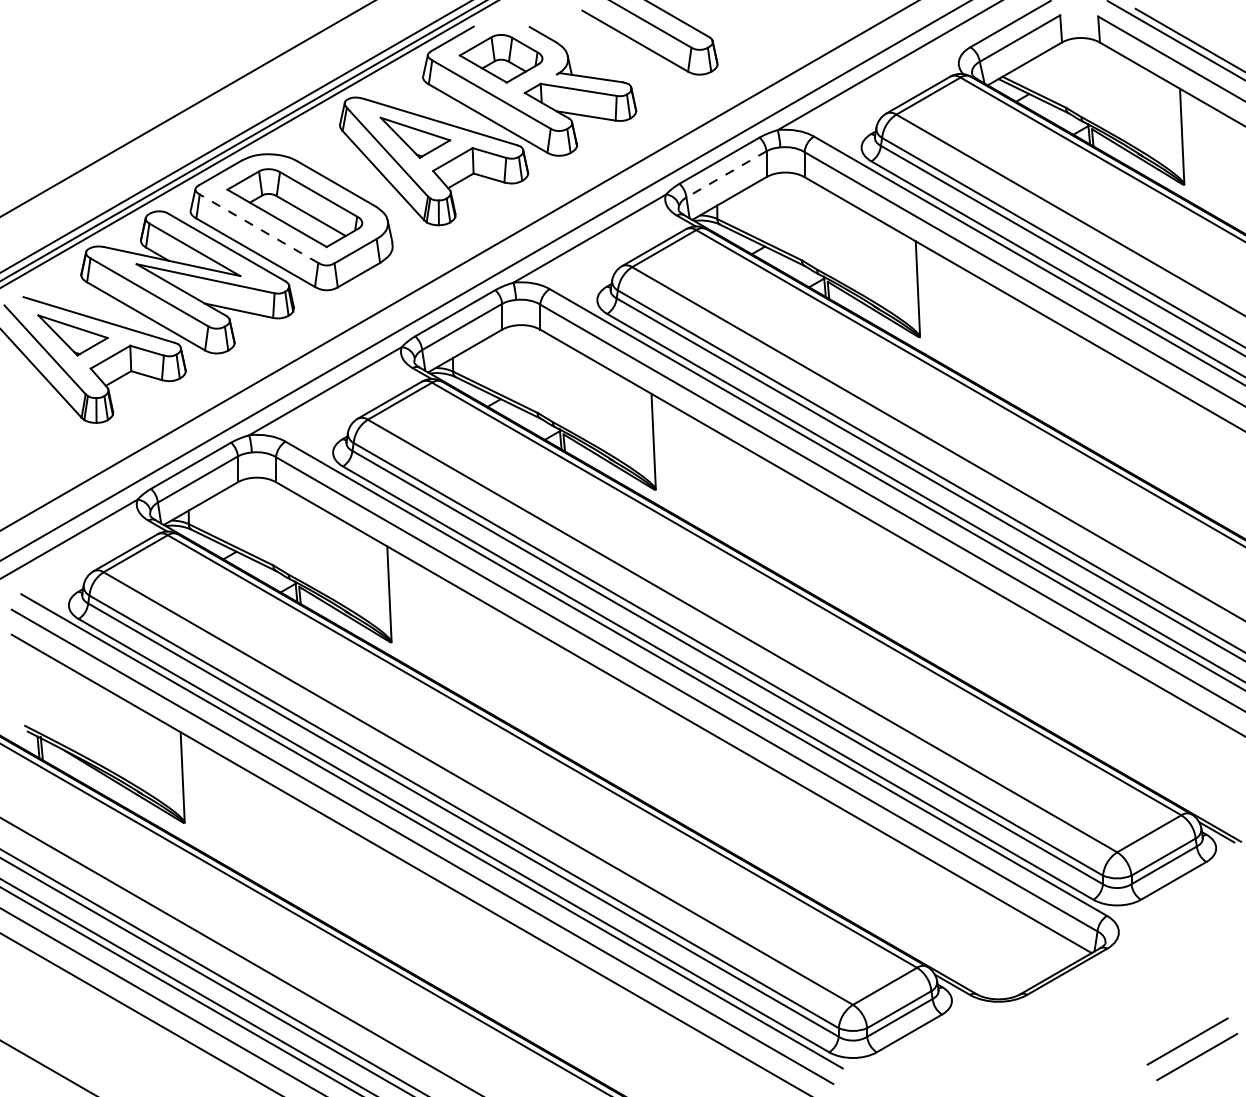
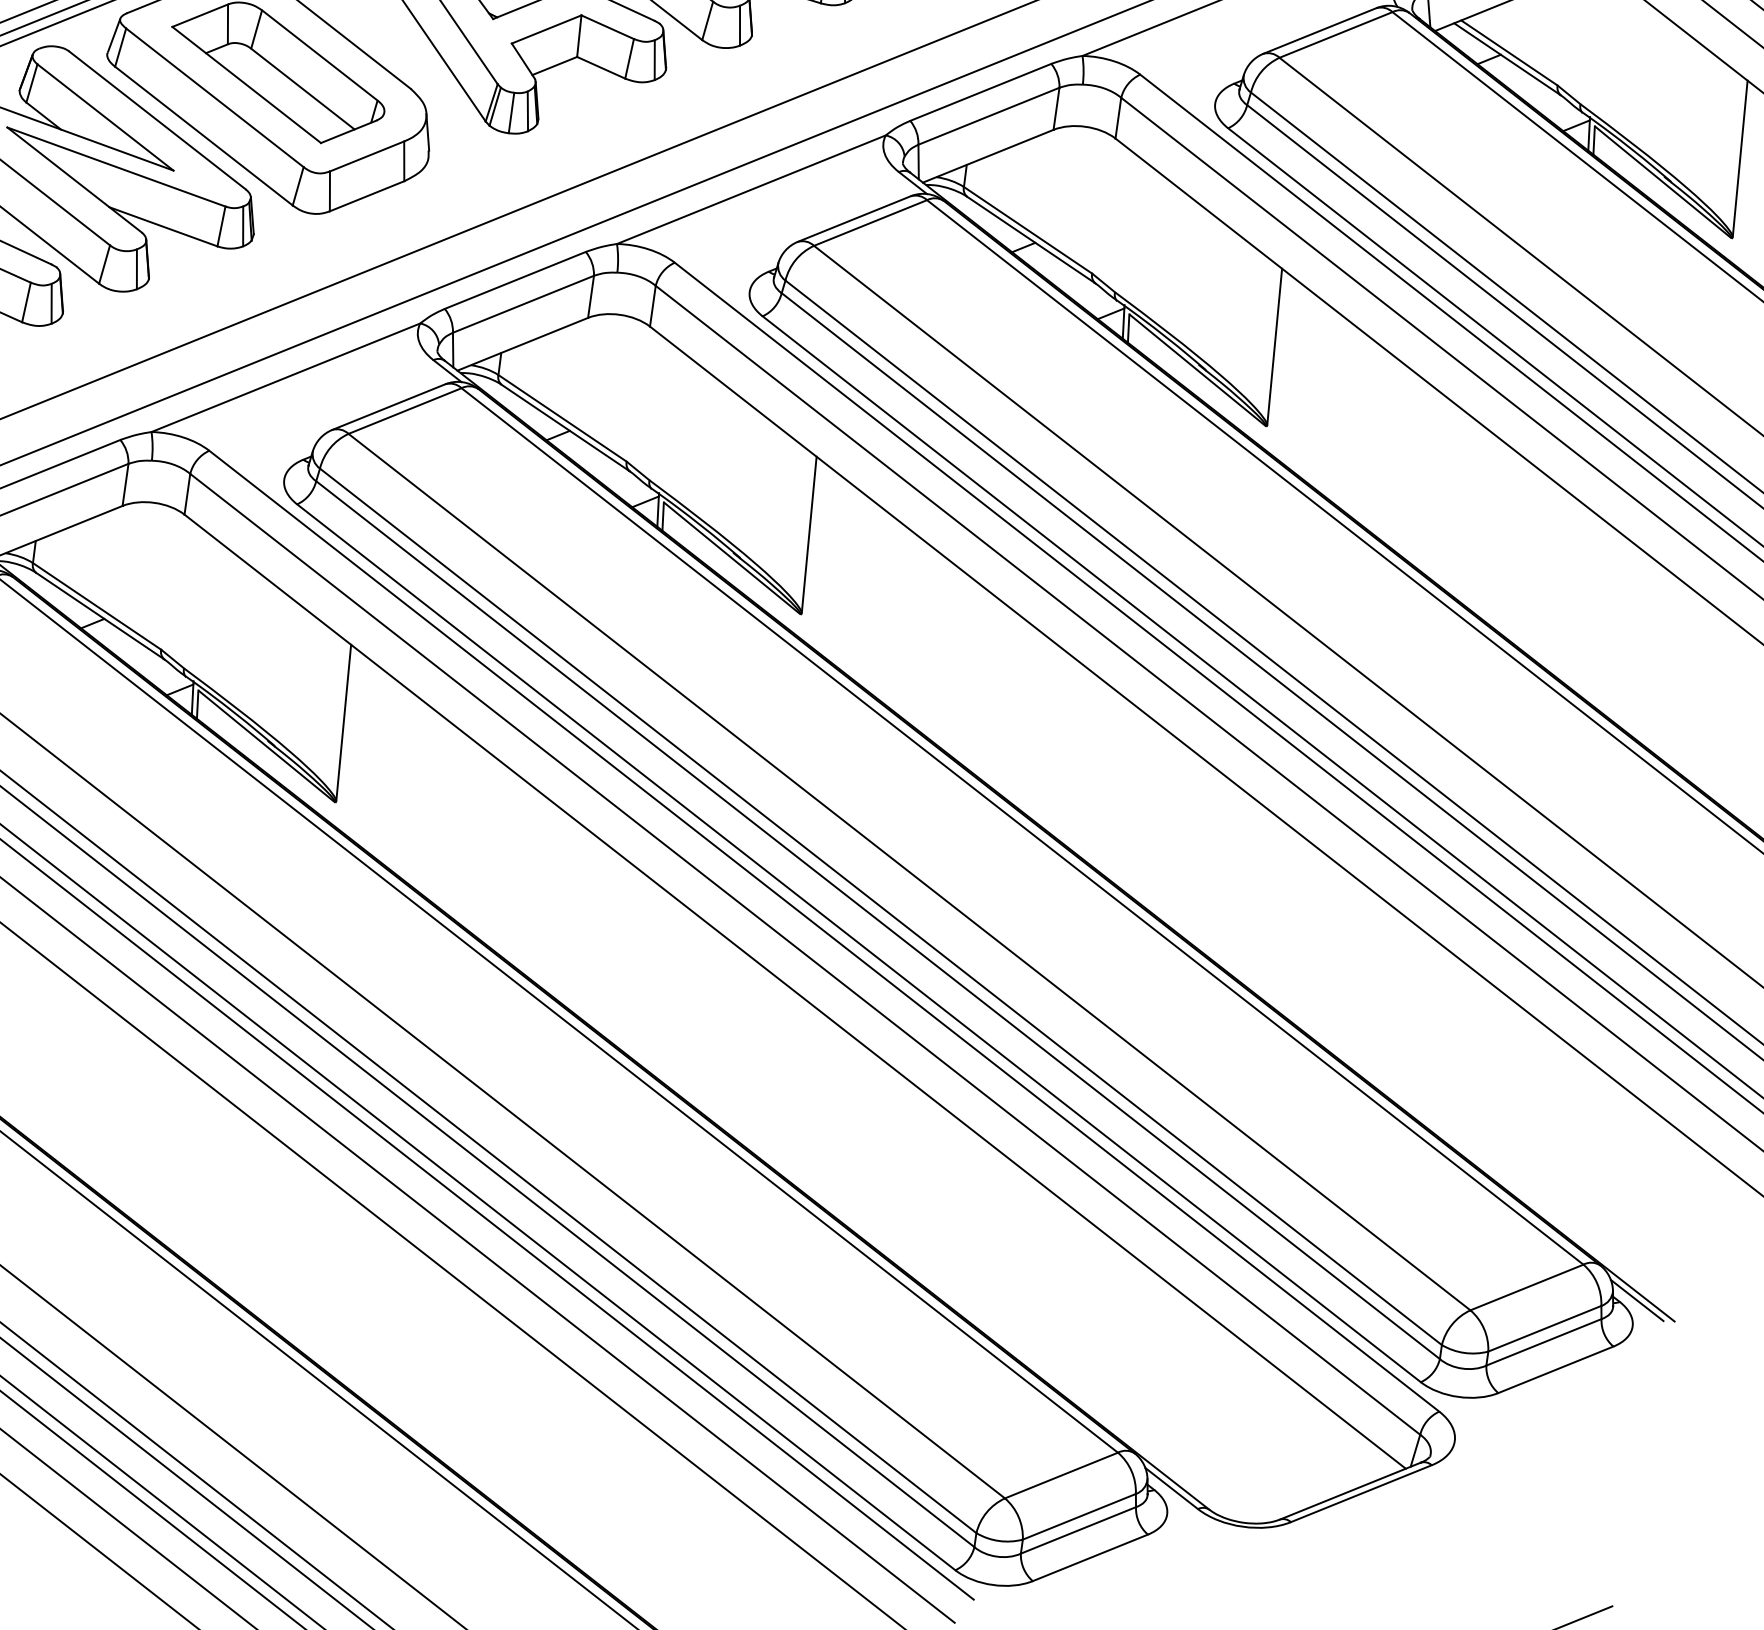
line: (726, 174) -> (988, 116), dashed -> solid
line: (258, 228) -> (214, 97), dashed -> solid

